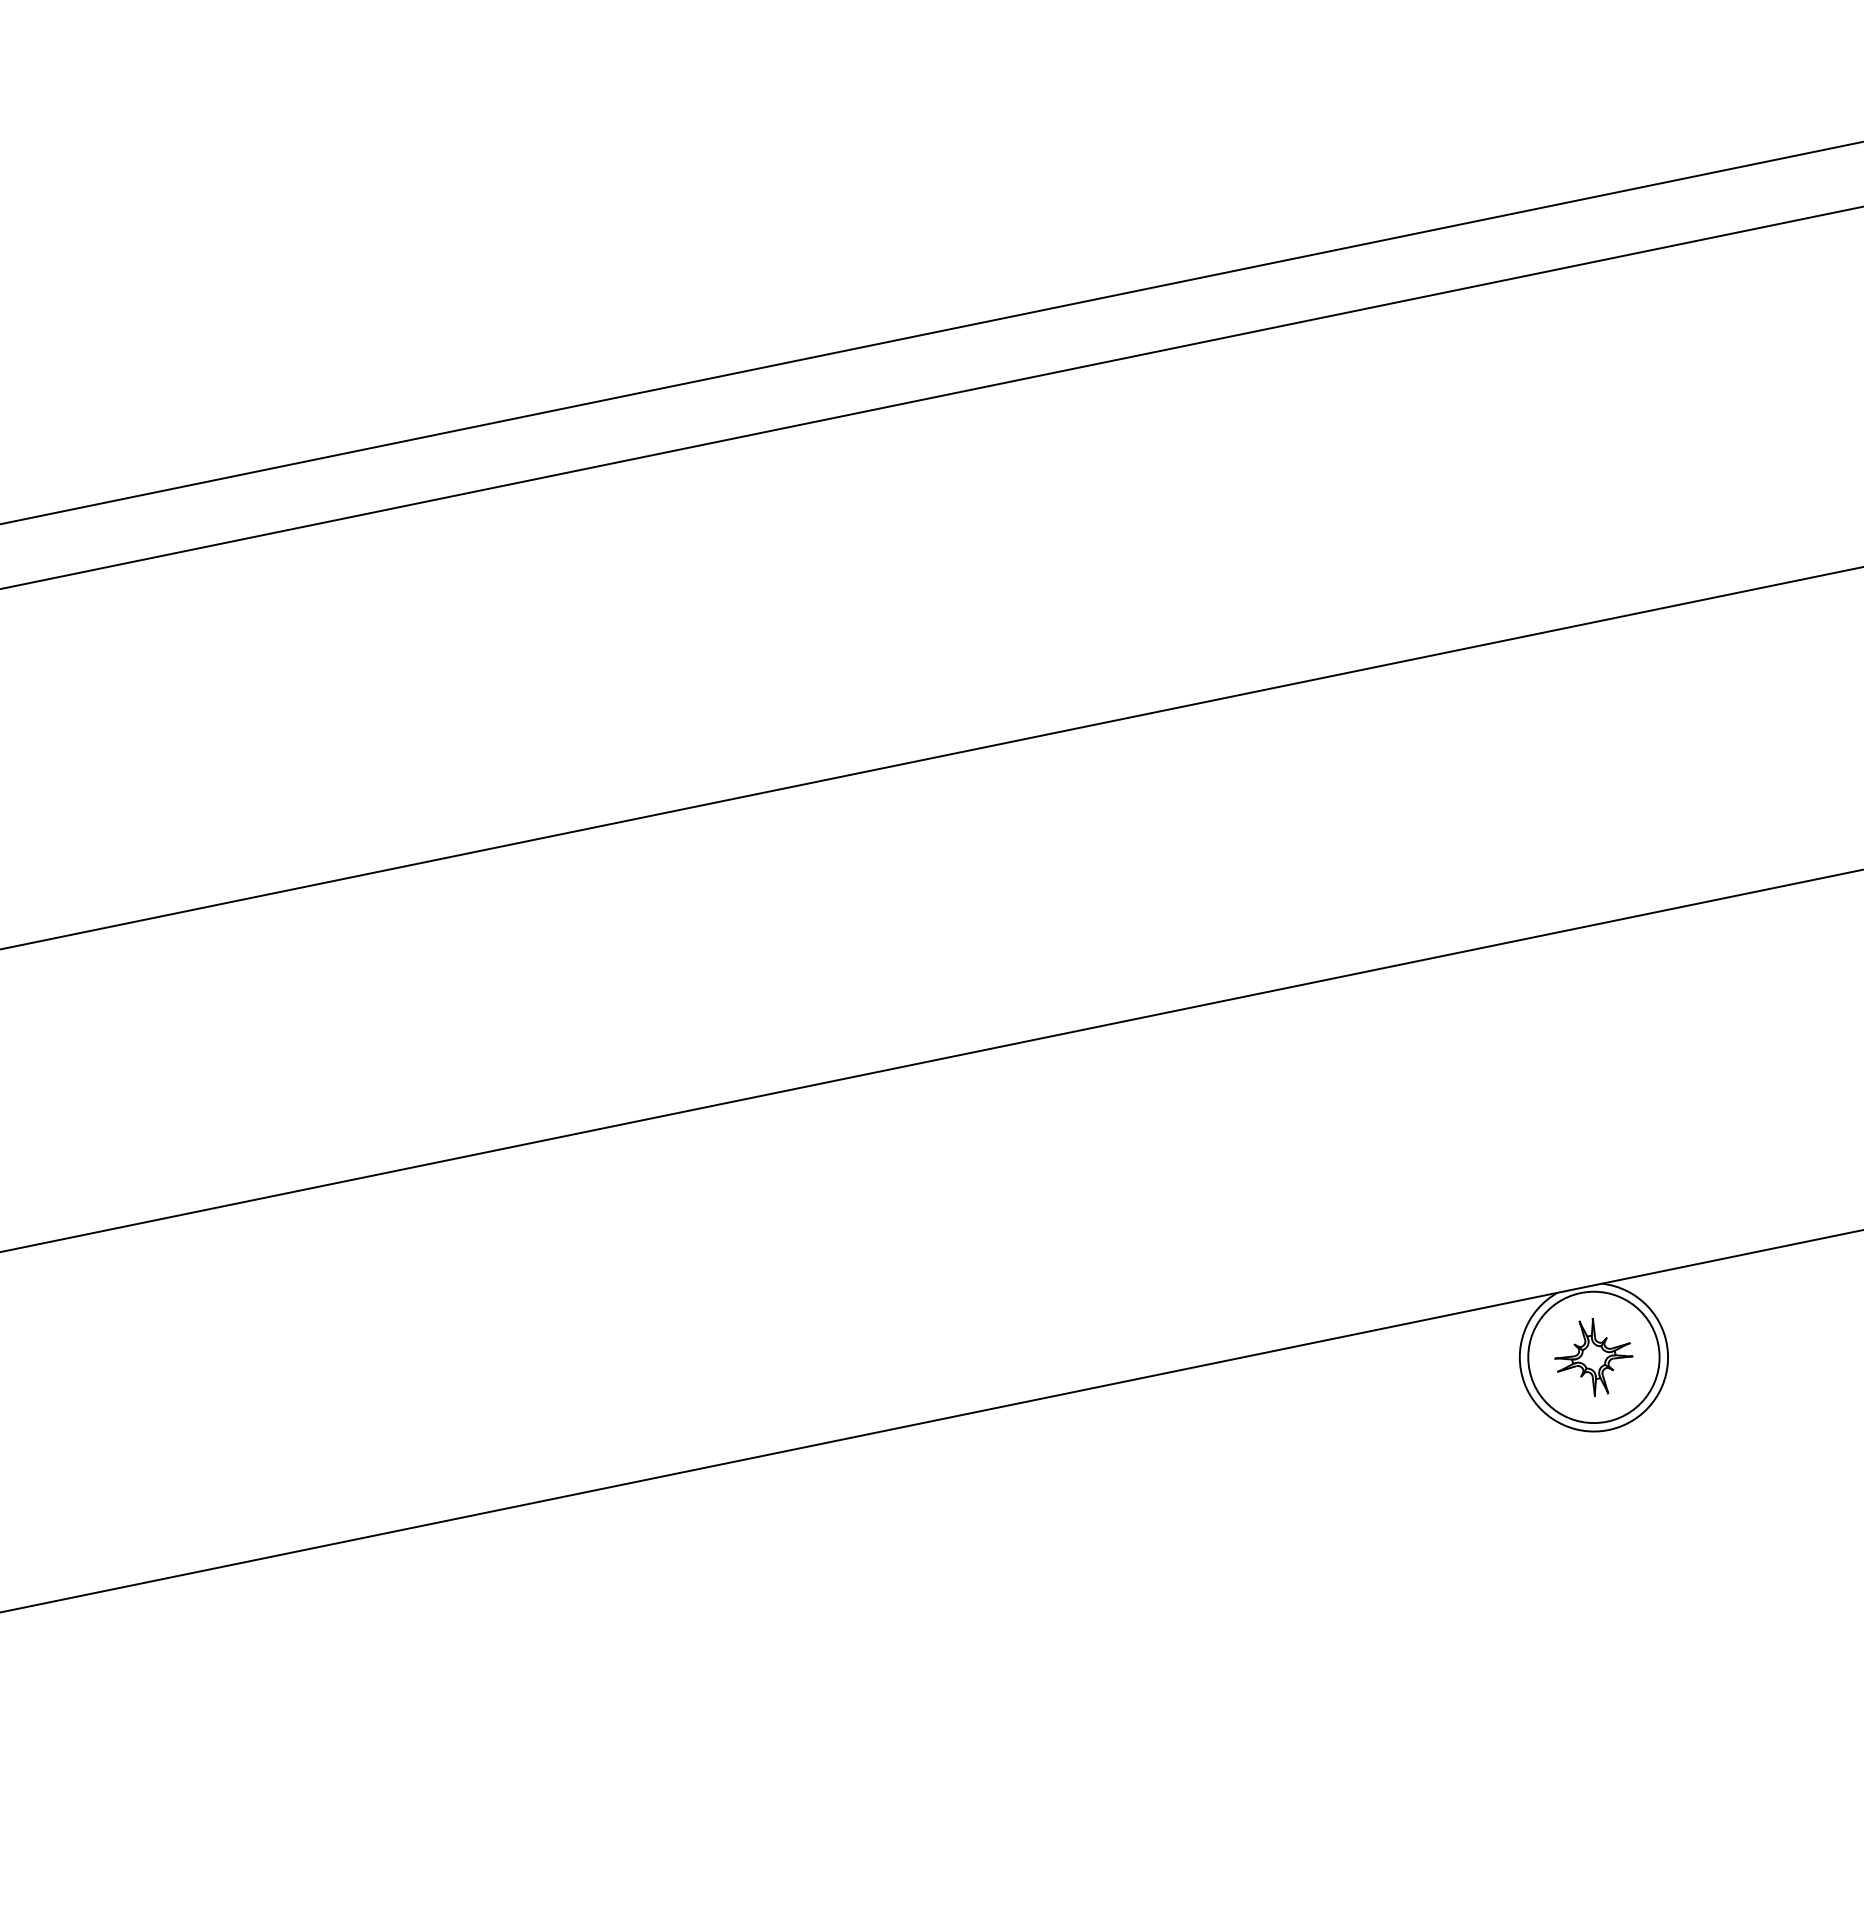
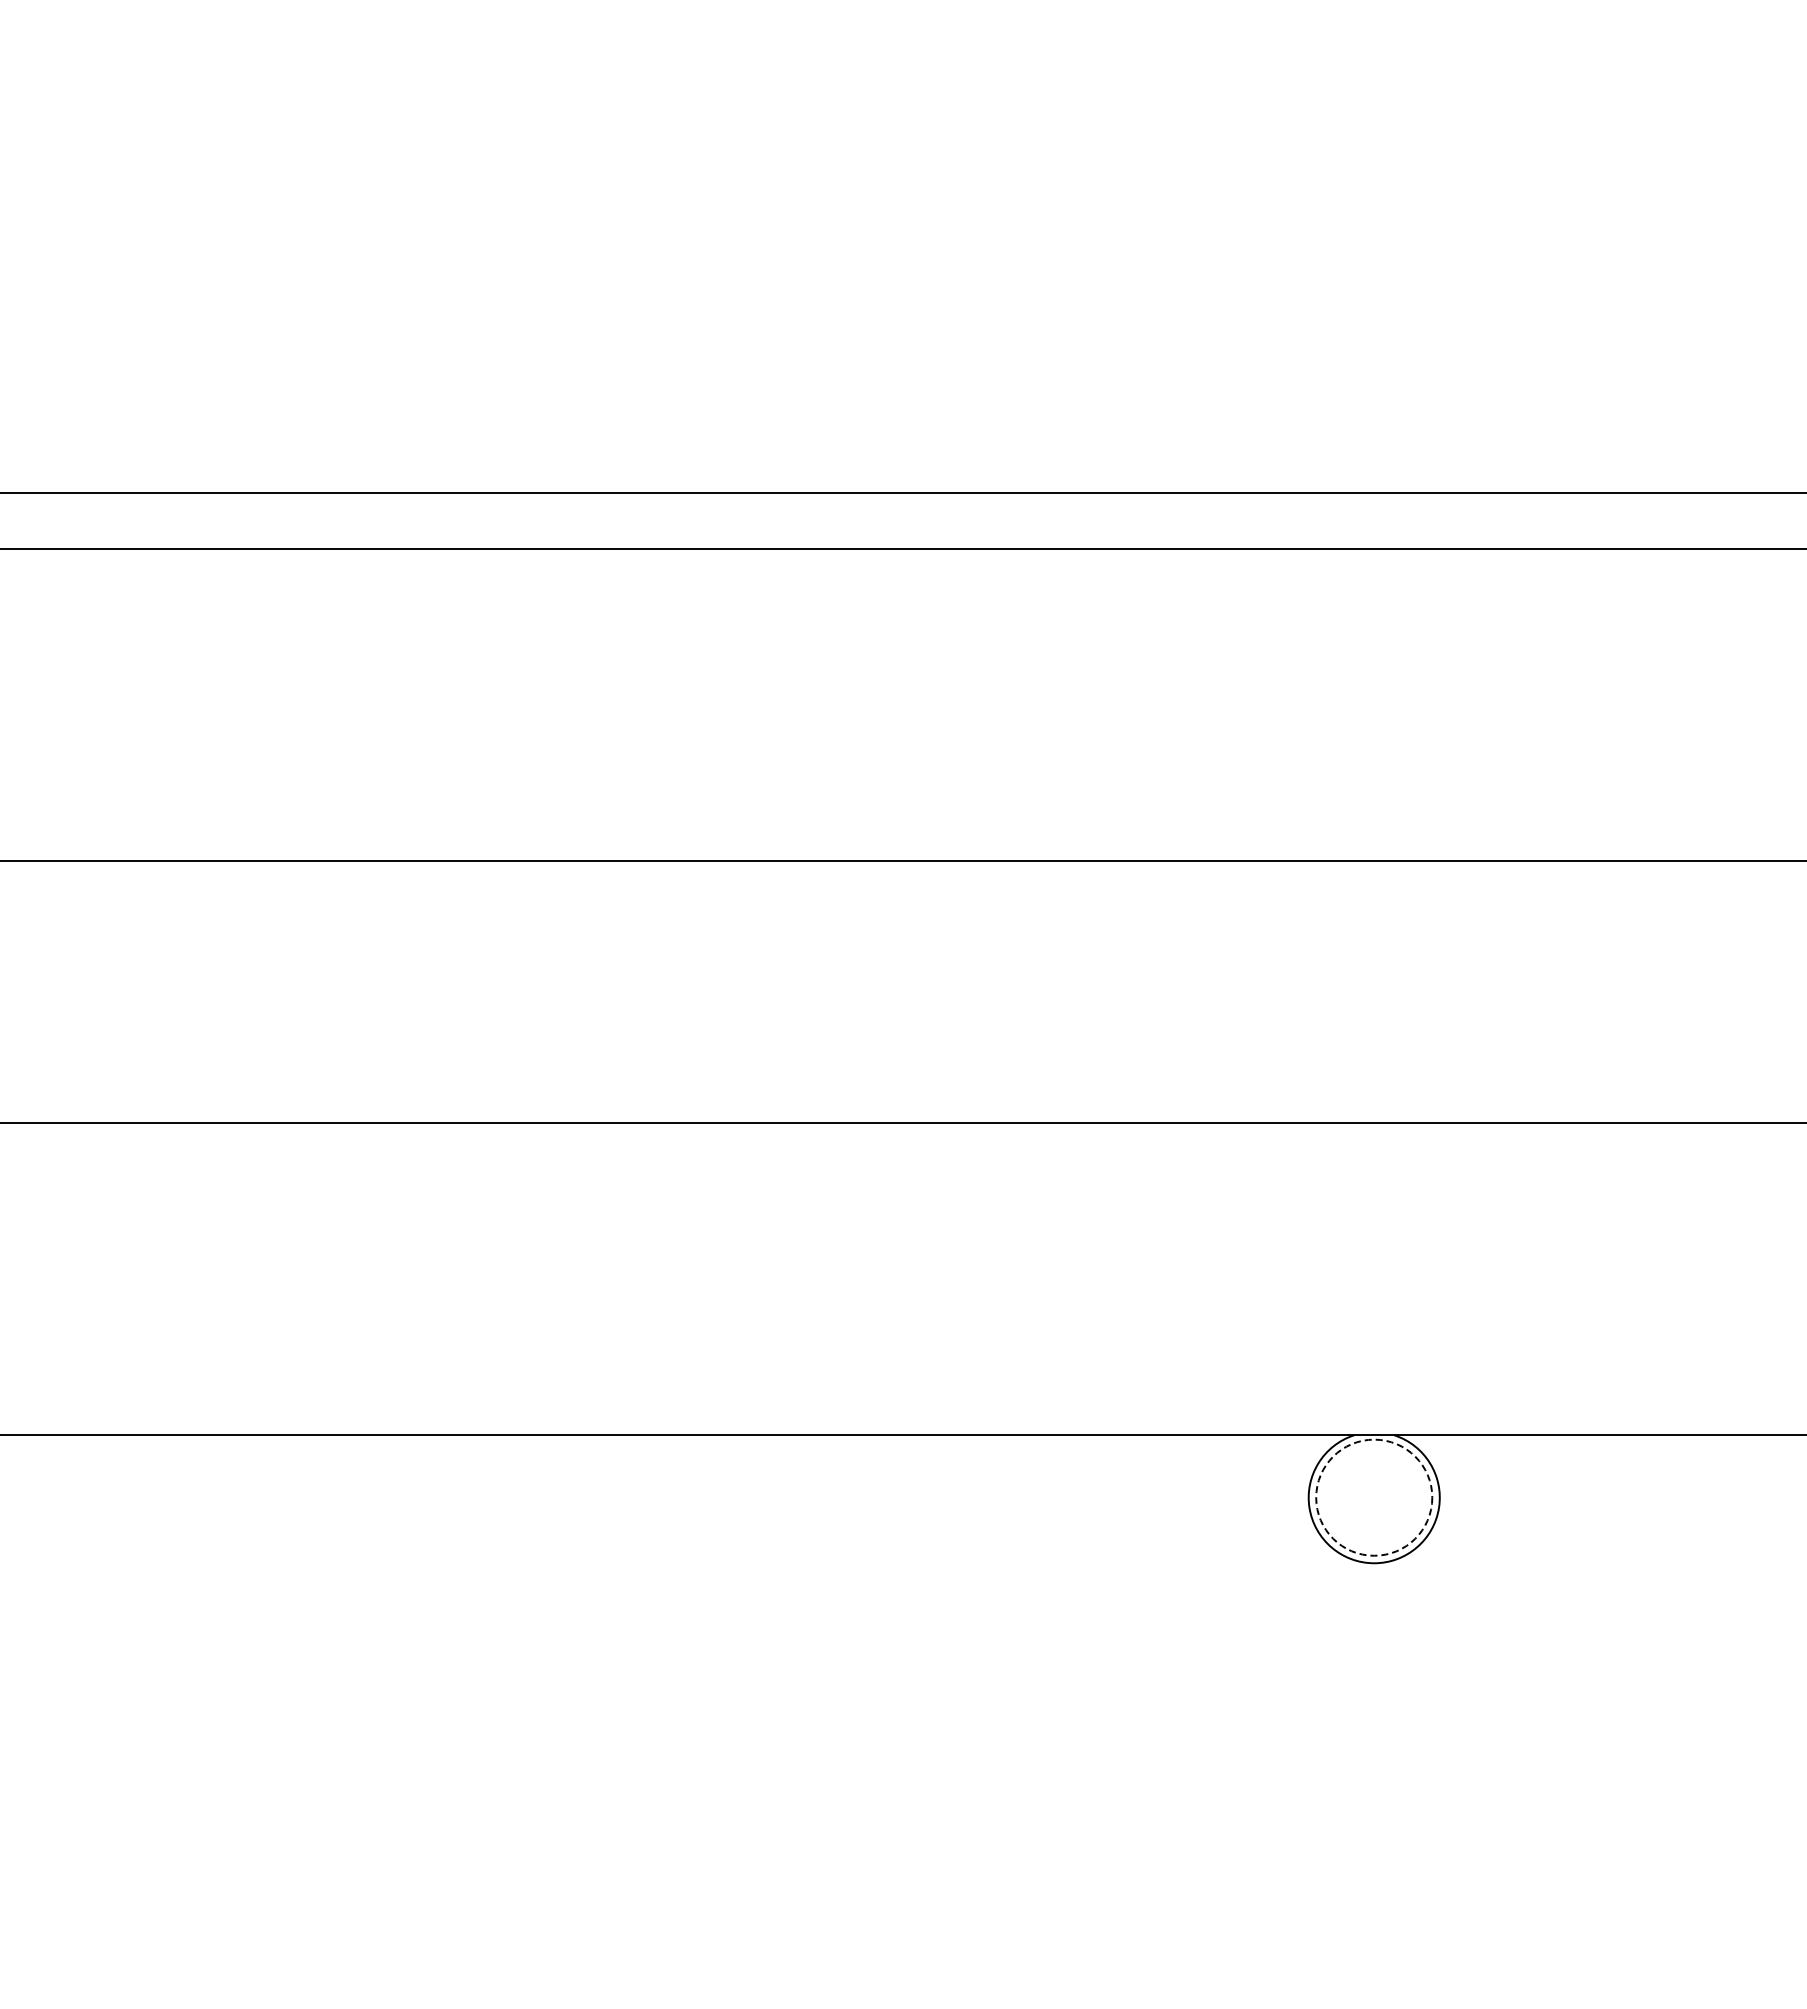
part: (1593, 1357) -> (1373, 1497), removed
circle: (1594, 1357) -> (1374, 1497), solid -> dashed

